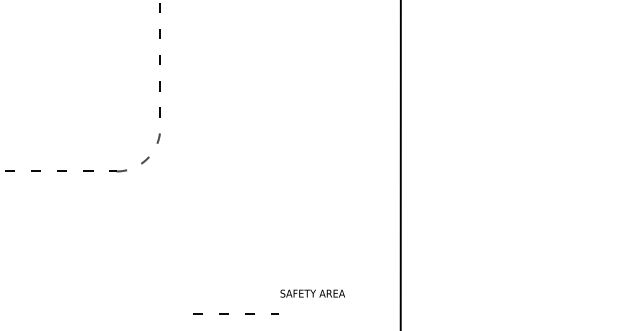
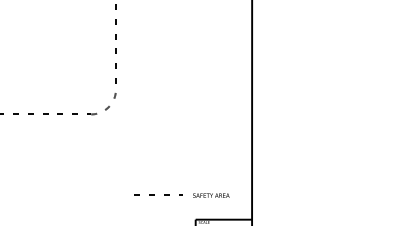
text: (313, 293) -> (211, 195), moved

